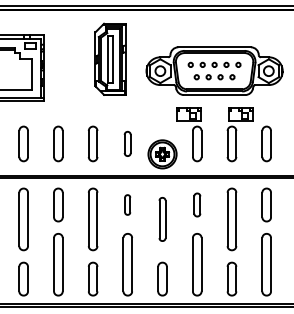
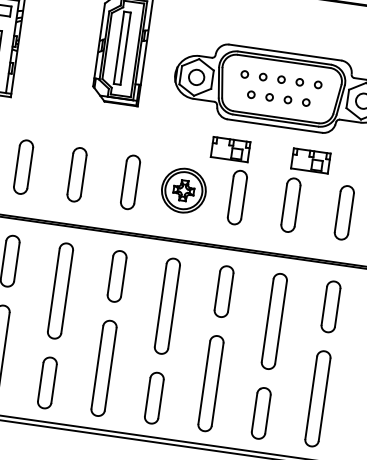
part: (127, 143) -> (130, 181), size x1.43
part: (162, 154) -> (183, 190), moved
part: (127, 204) -> (116, 275), size x1.67
part: (197, 204) -> (224, 290), size x1.43
part: (162, 219) -> (167, 306), size x1.43

